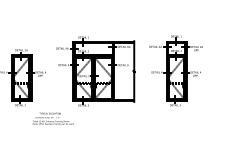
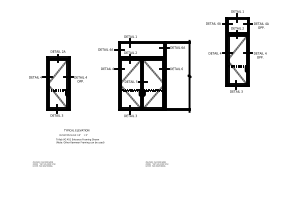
part: (176, 70) -> (237, 51), moved
text: (53, 118) -> (80, 136), moved

